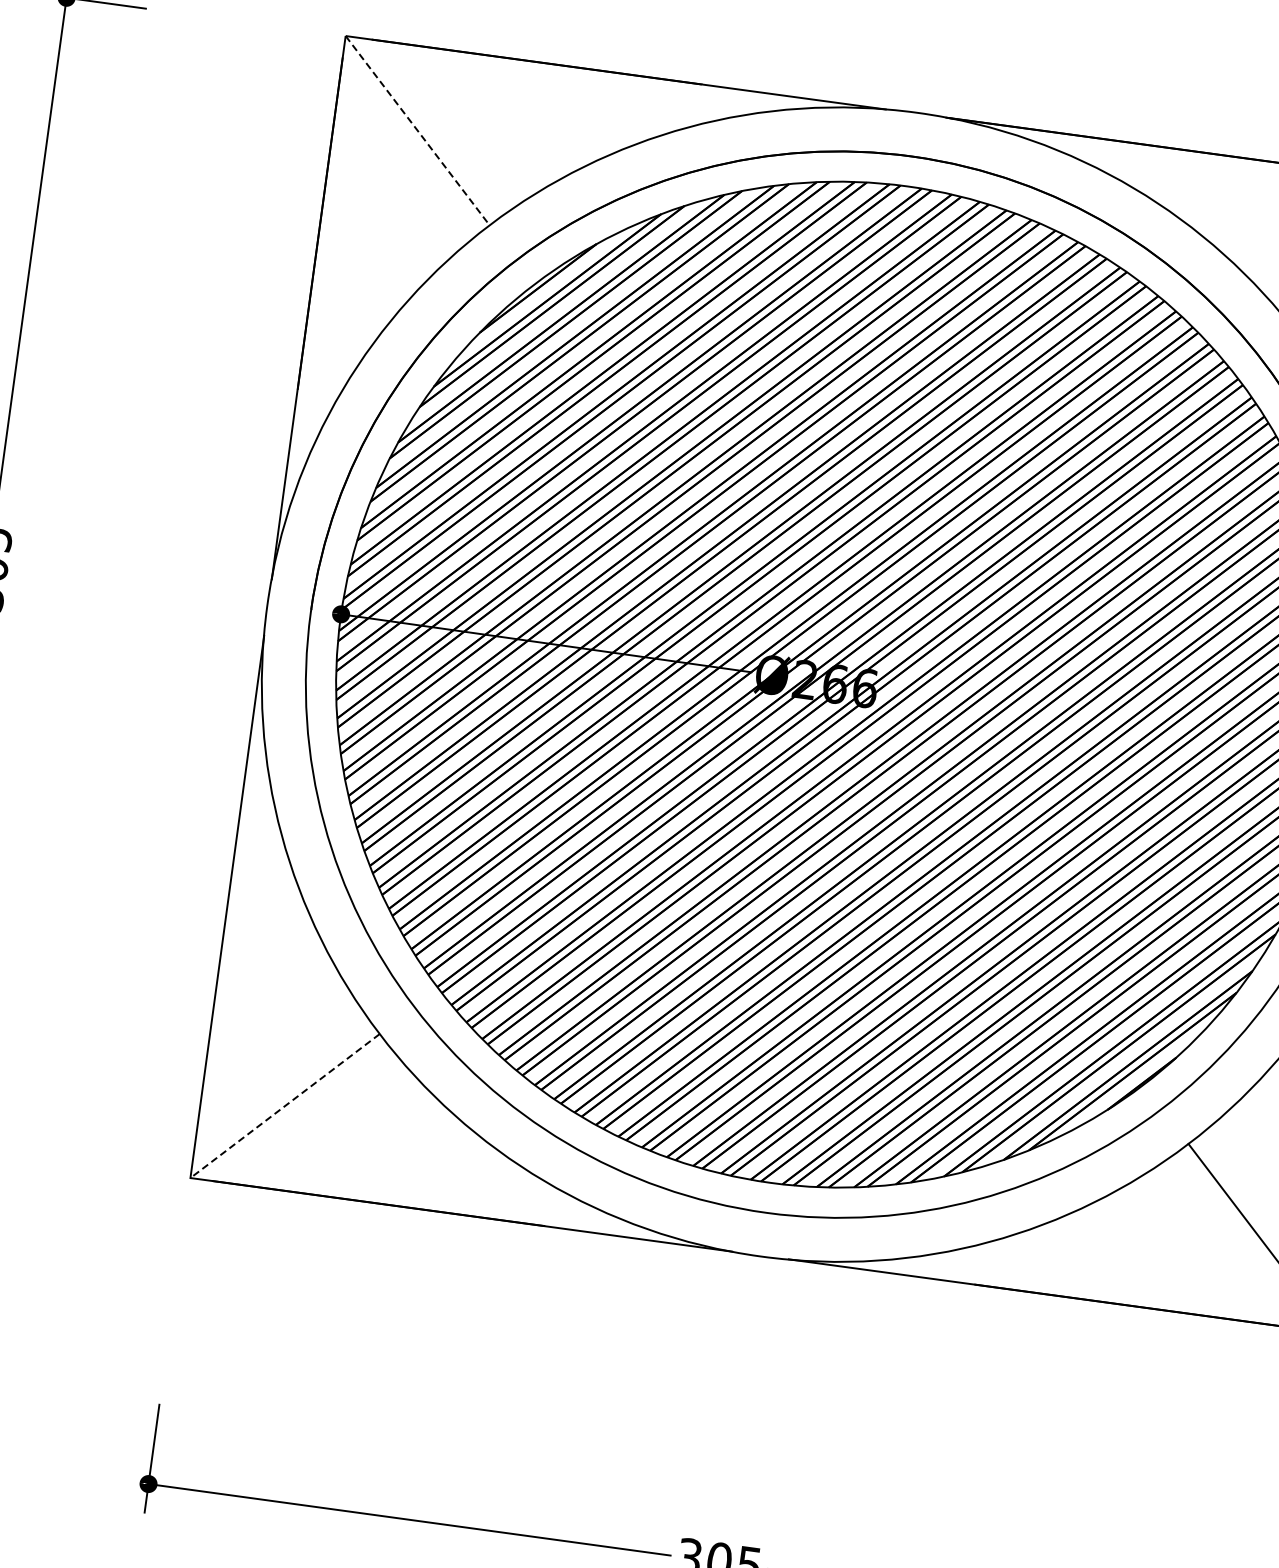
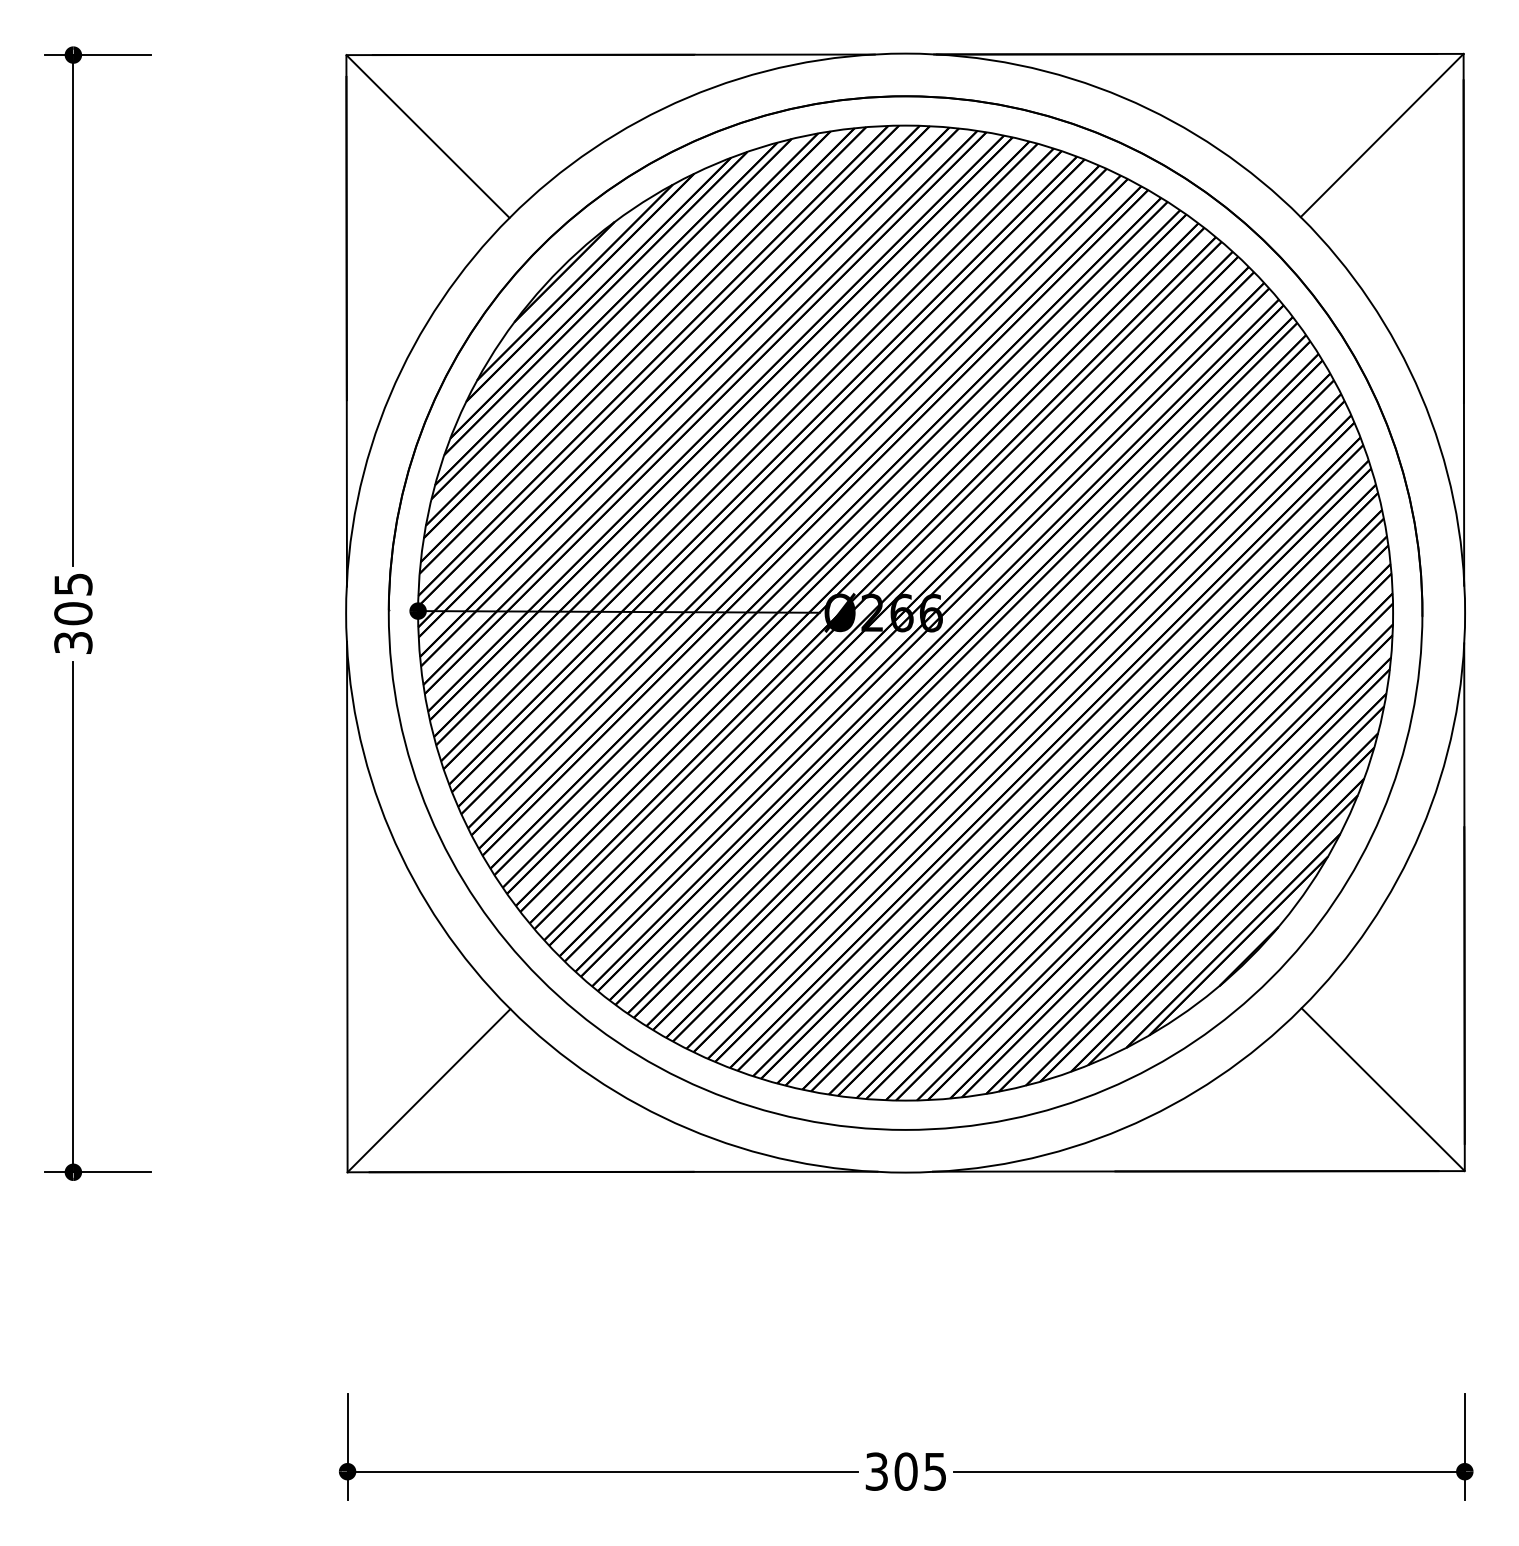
line: (418, 130) -> (428, 136), dashed -> solid
line: (284, 1106) -> (428, 1091), dashed -> solid

